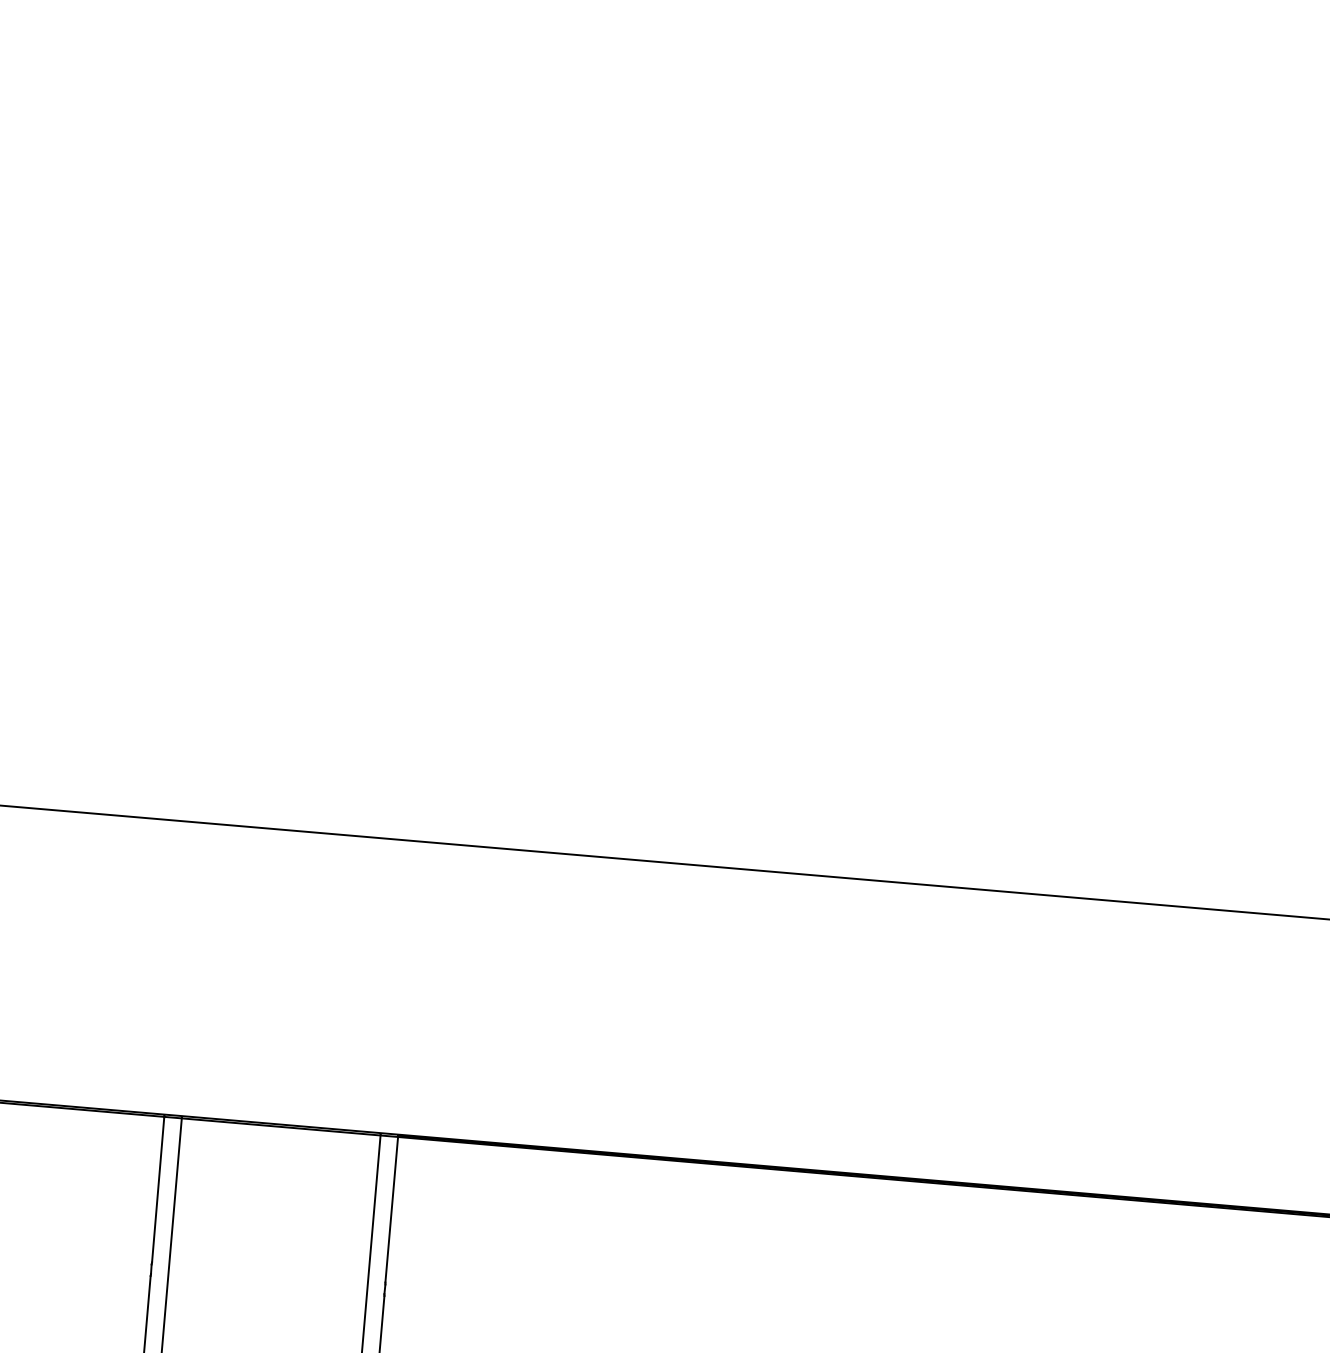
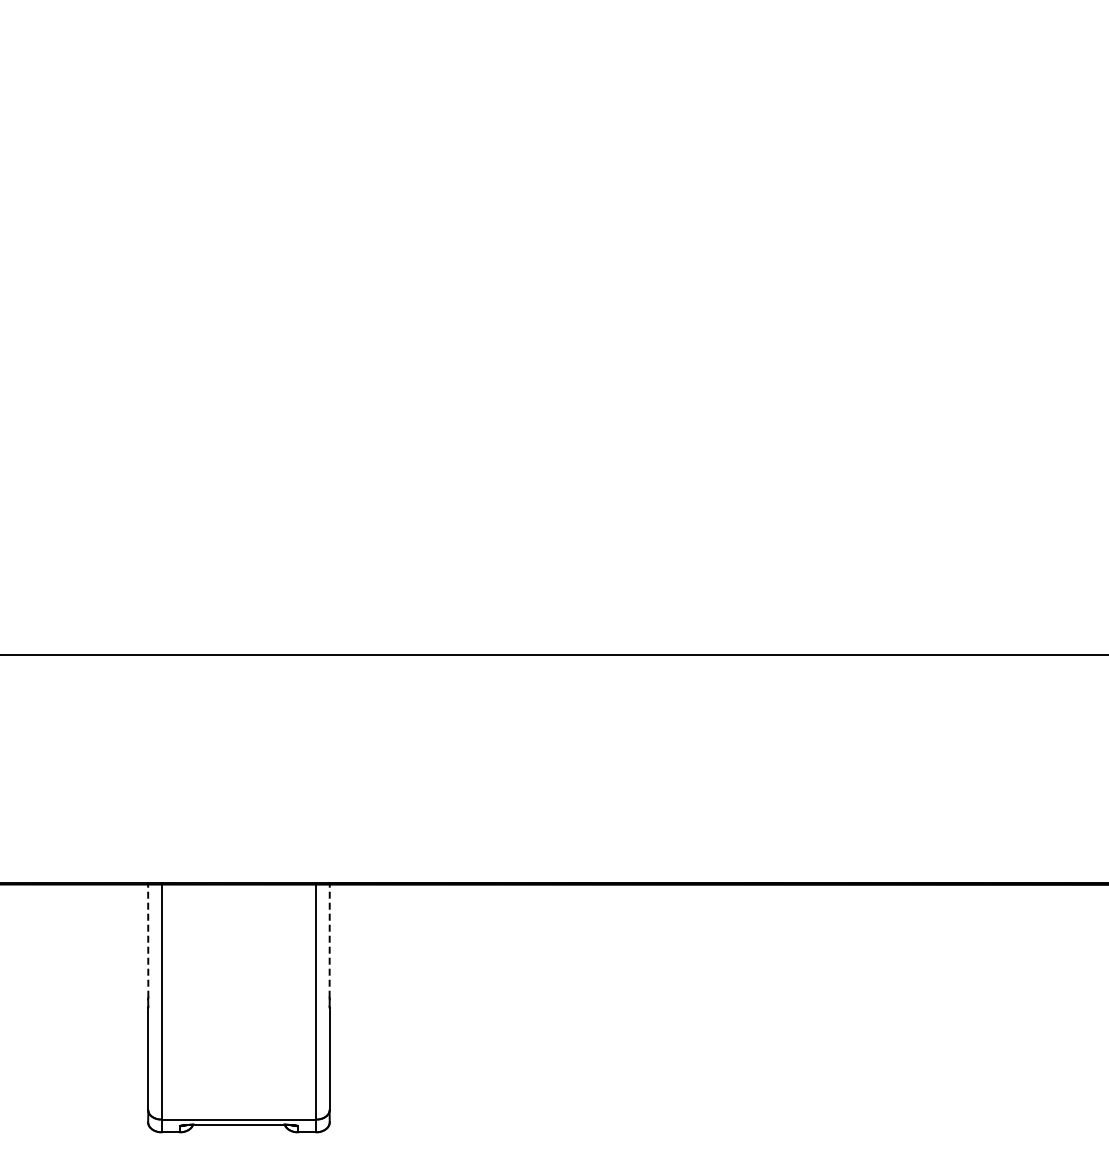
line: (158, 1188) -> (148, 940), solid -> dashed
line: (391, 1208) -> (329, 940), solid -> dashed

